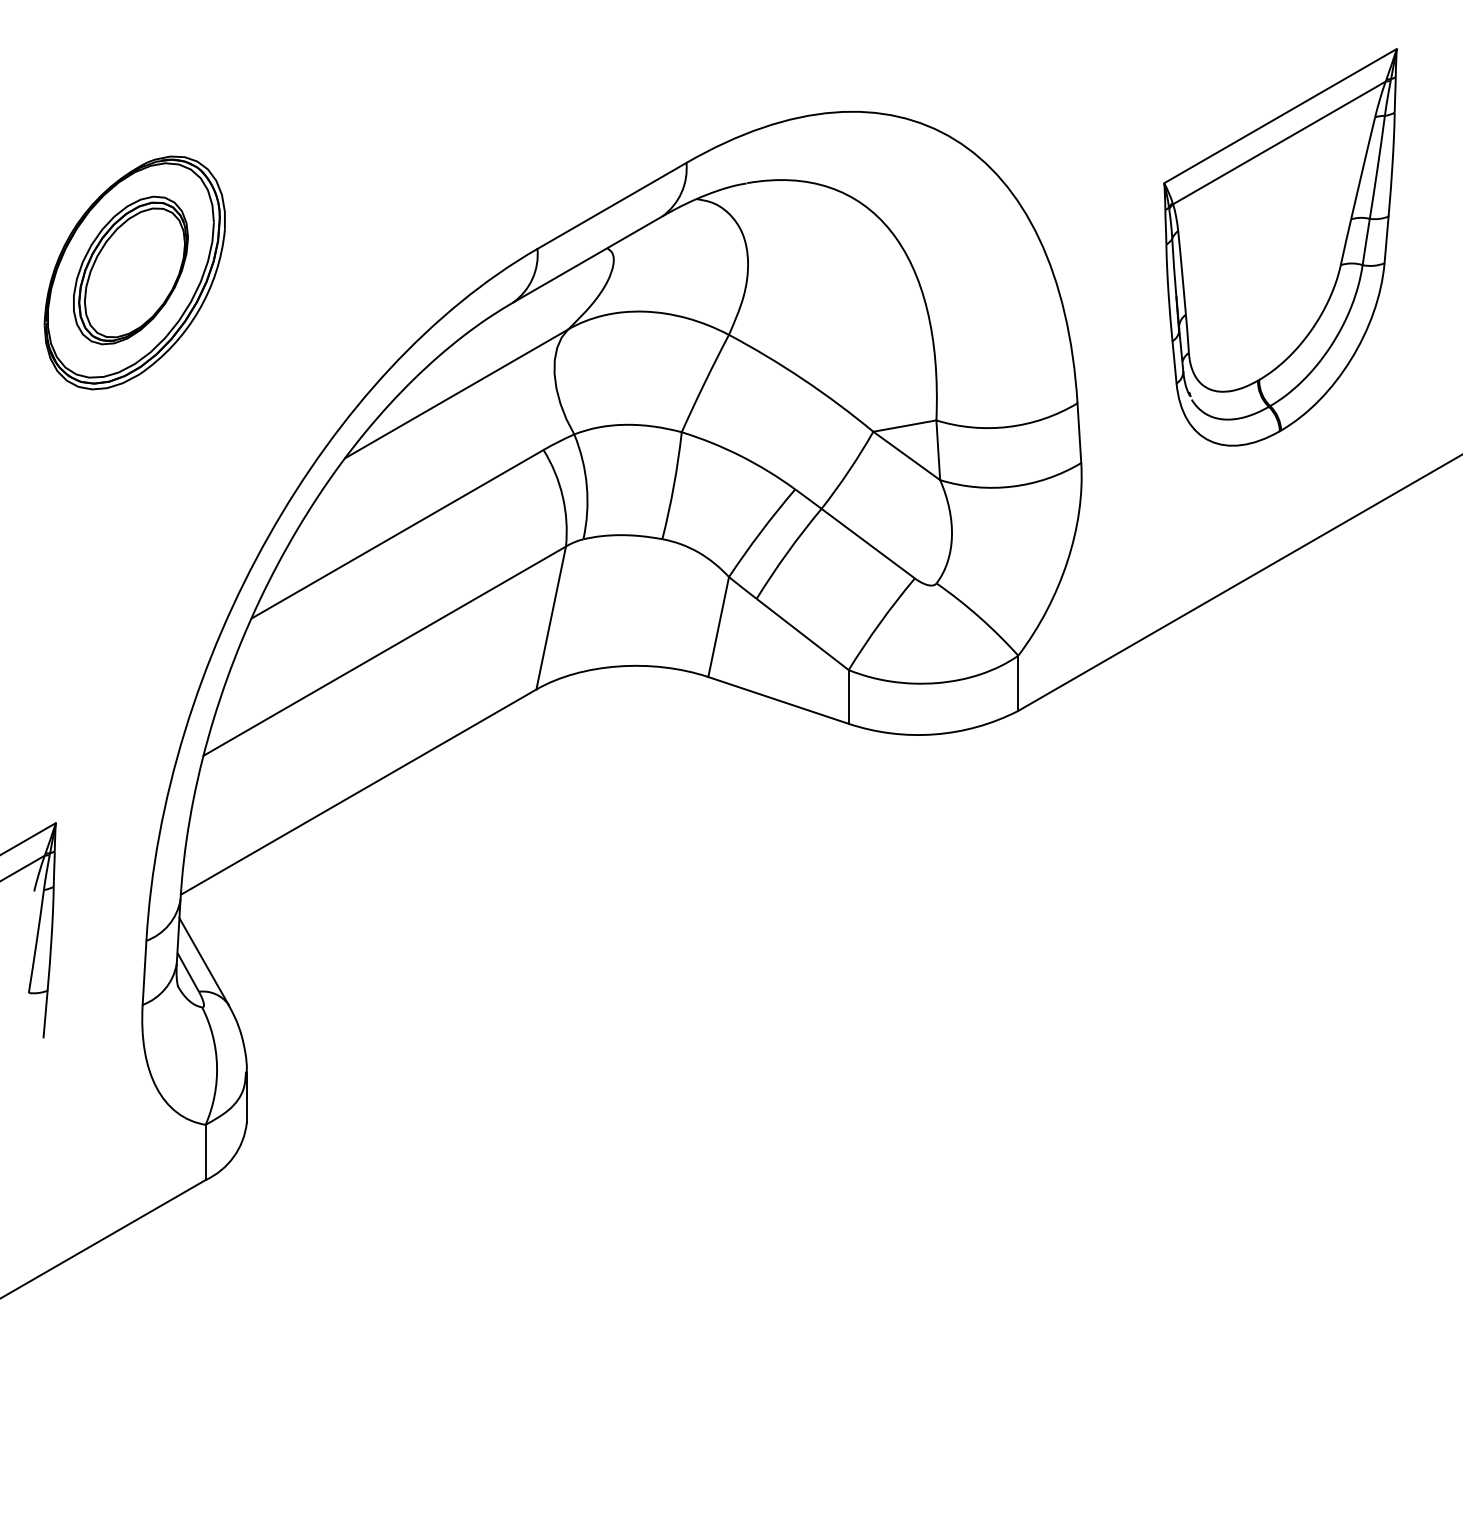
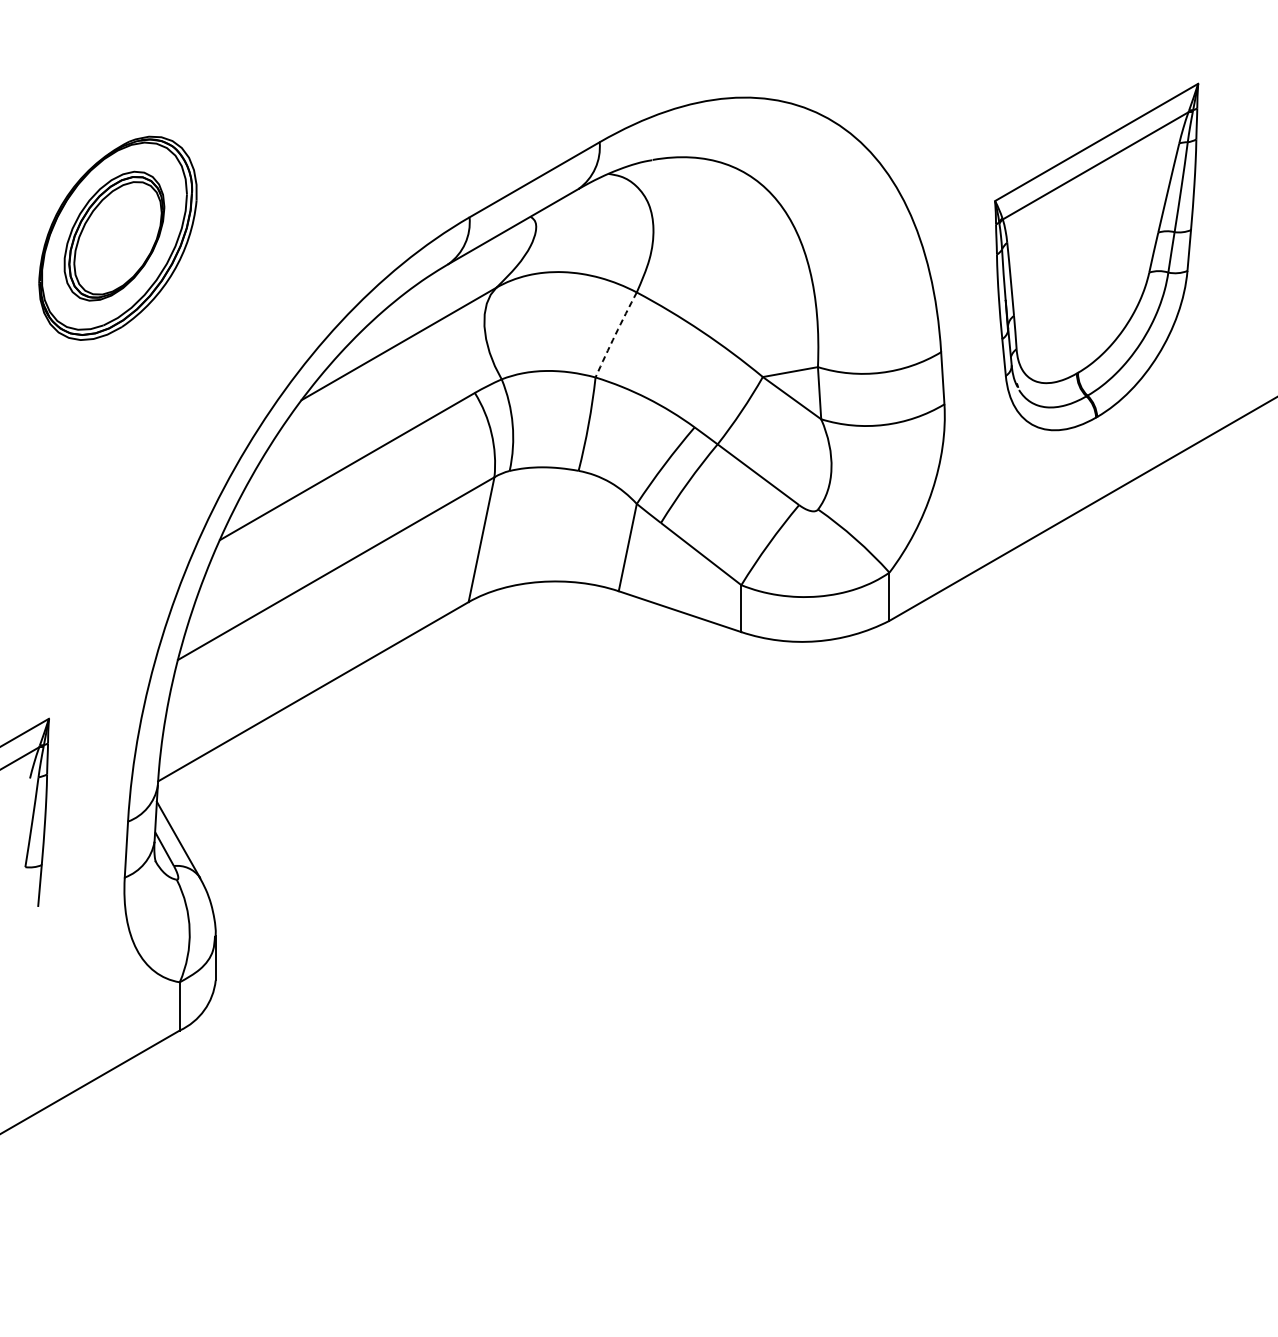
part: (1280, 247) -> (1096, 257), moved
arc: (704, 383) -> (615, 334), solid -> dashed

